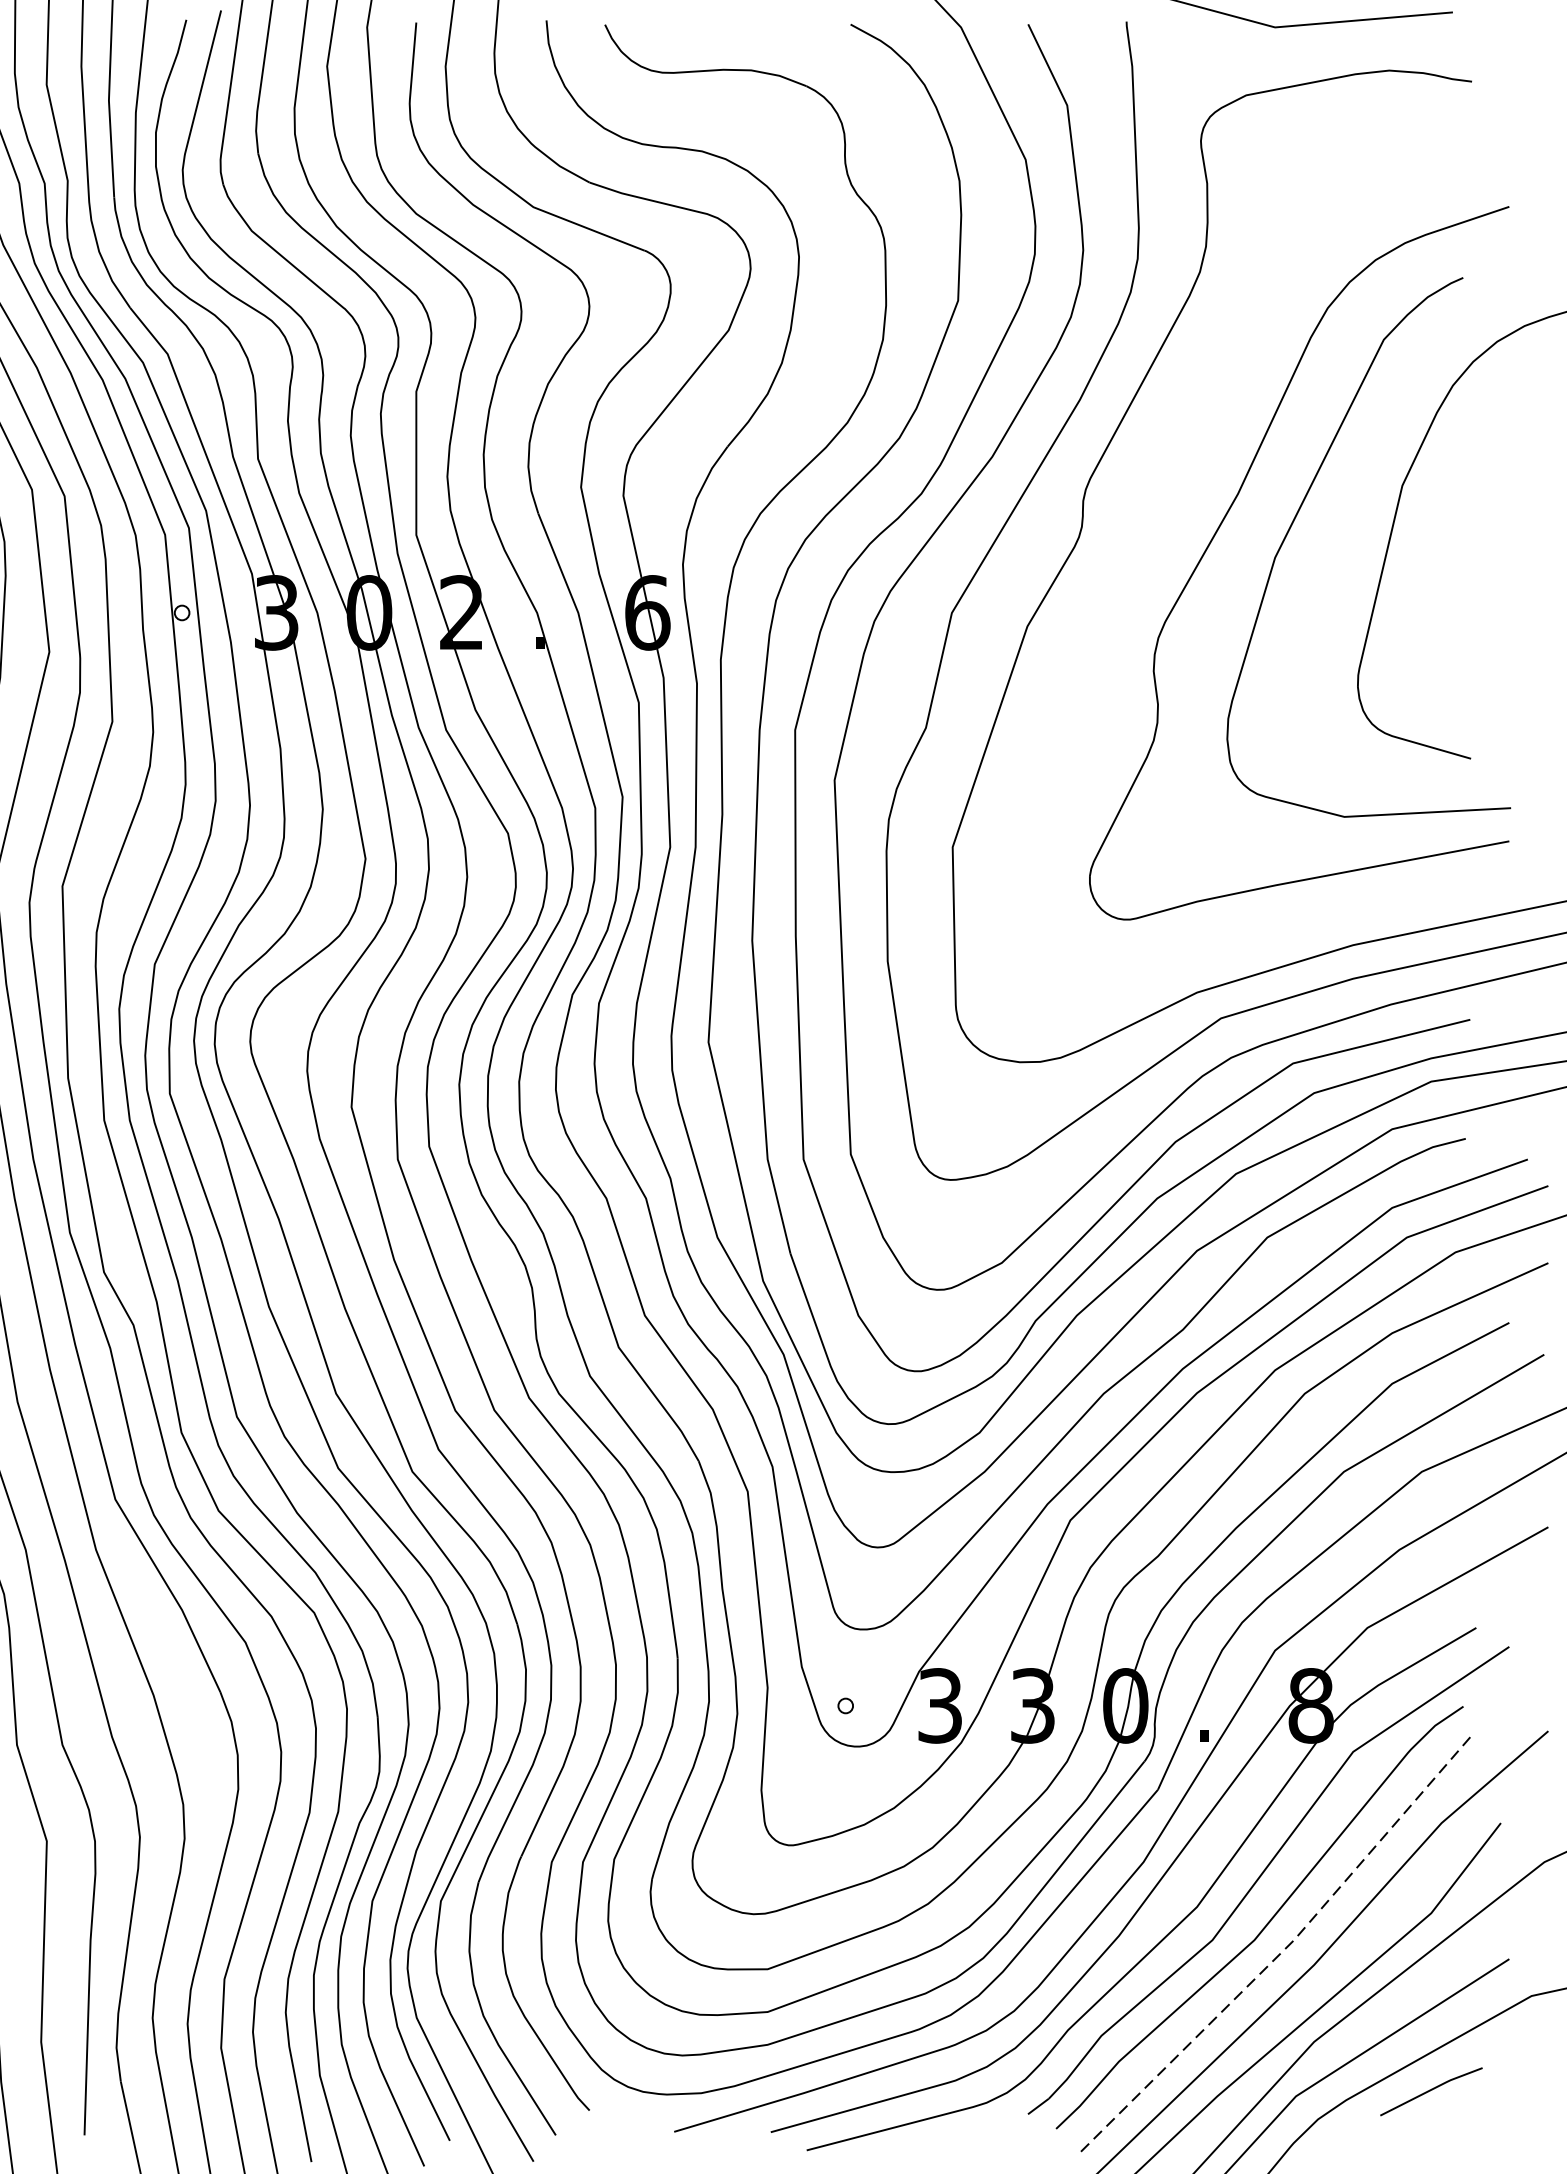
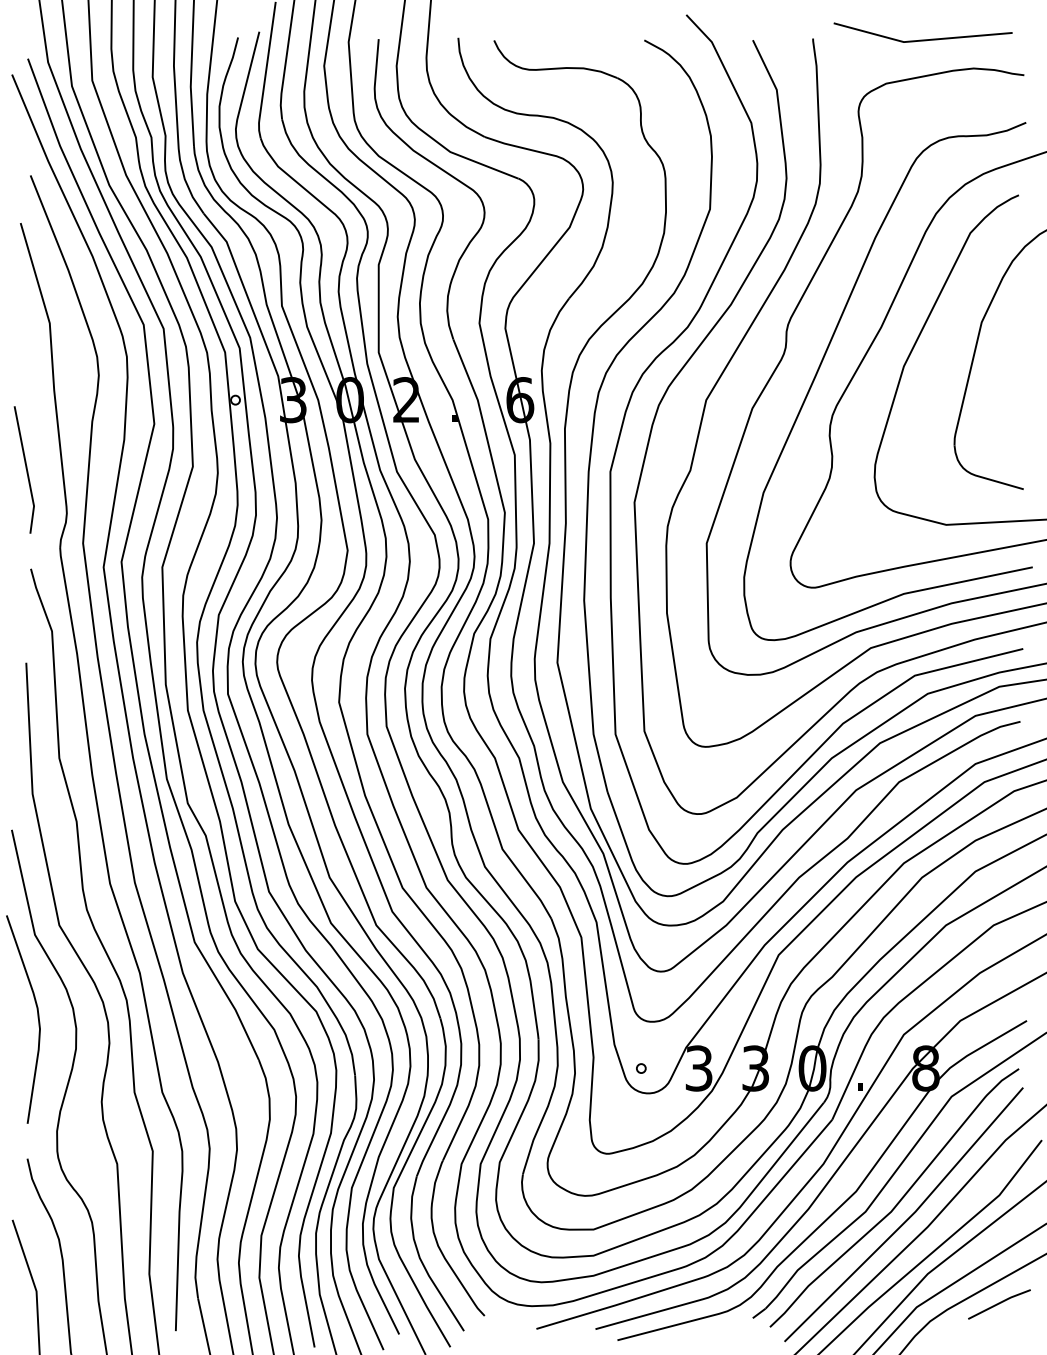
curve: (1145, 544) -> (824, 358), added
line: (1282, 1951) -> (908, 1218), dashed -> solid

